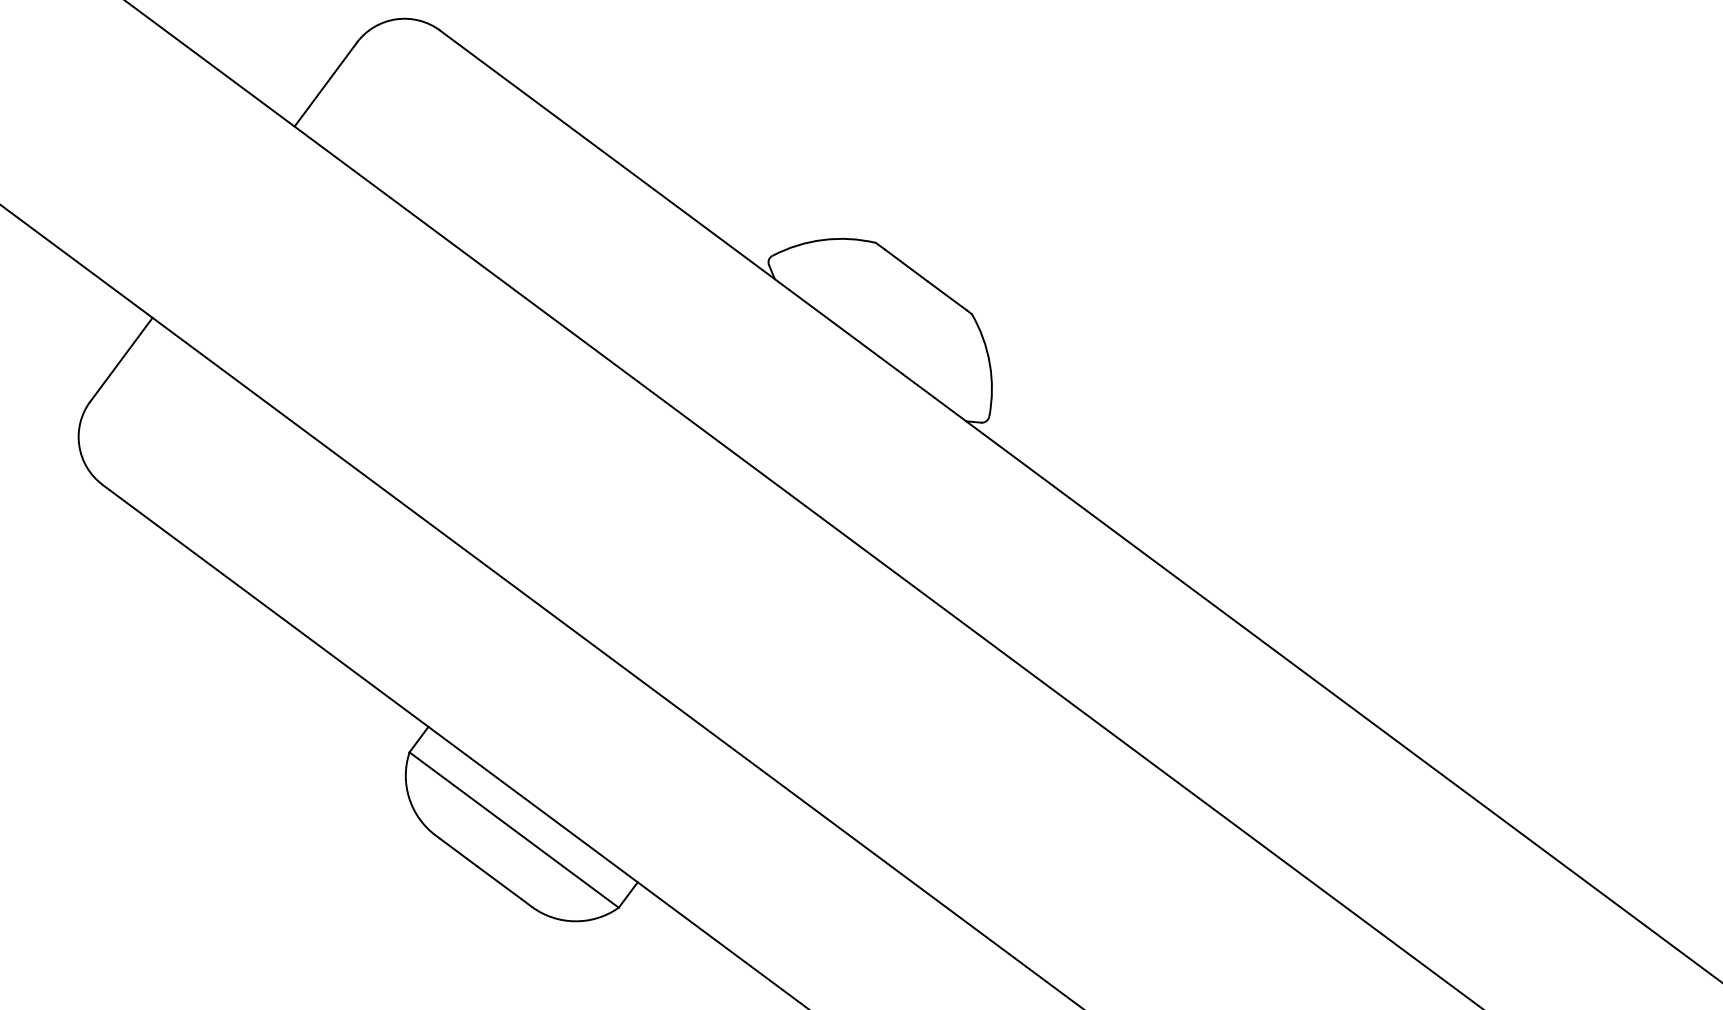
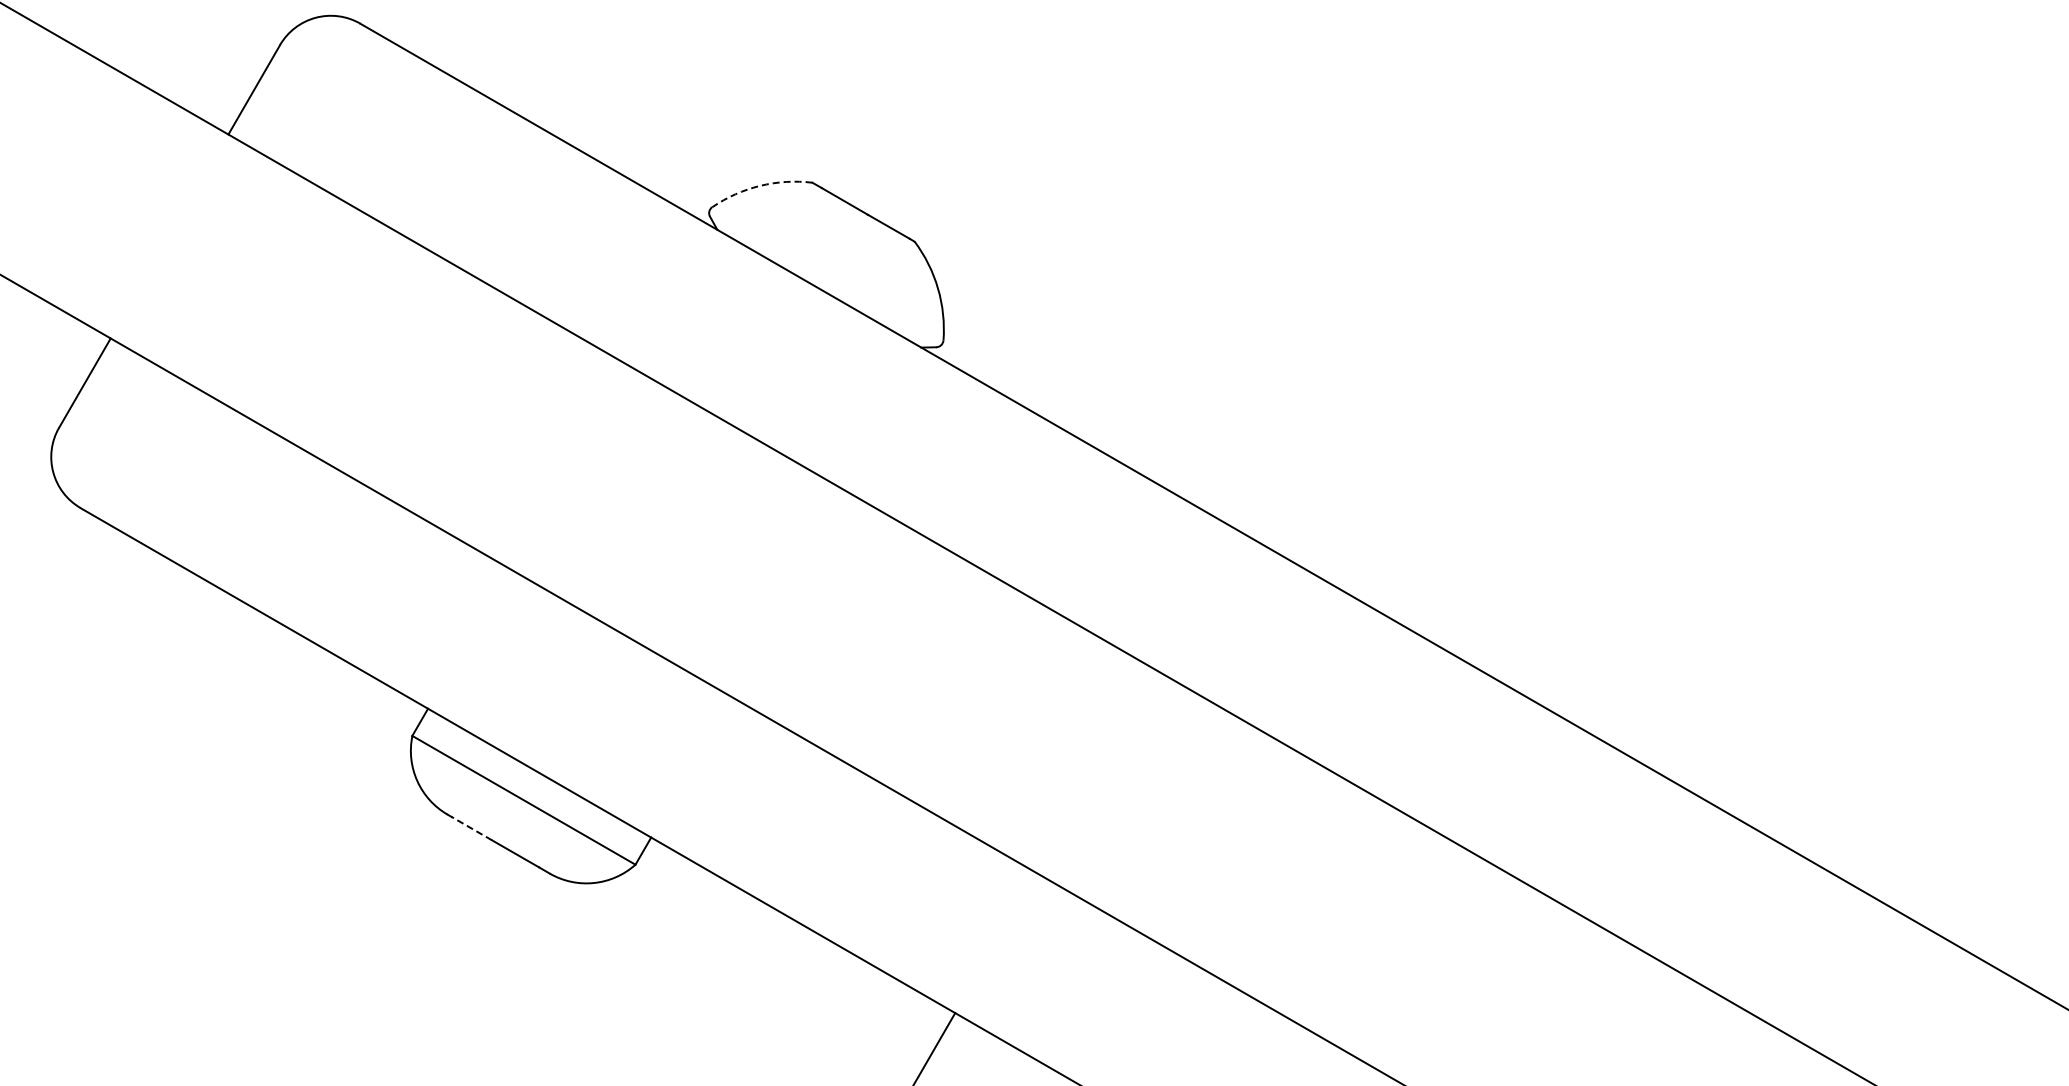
arc: (823, 239) -> (760, 185), solid -> dashed
line: (458, 852) -> (471, 828), solid -> dashed

